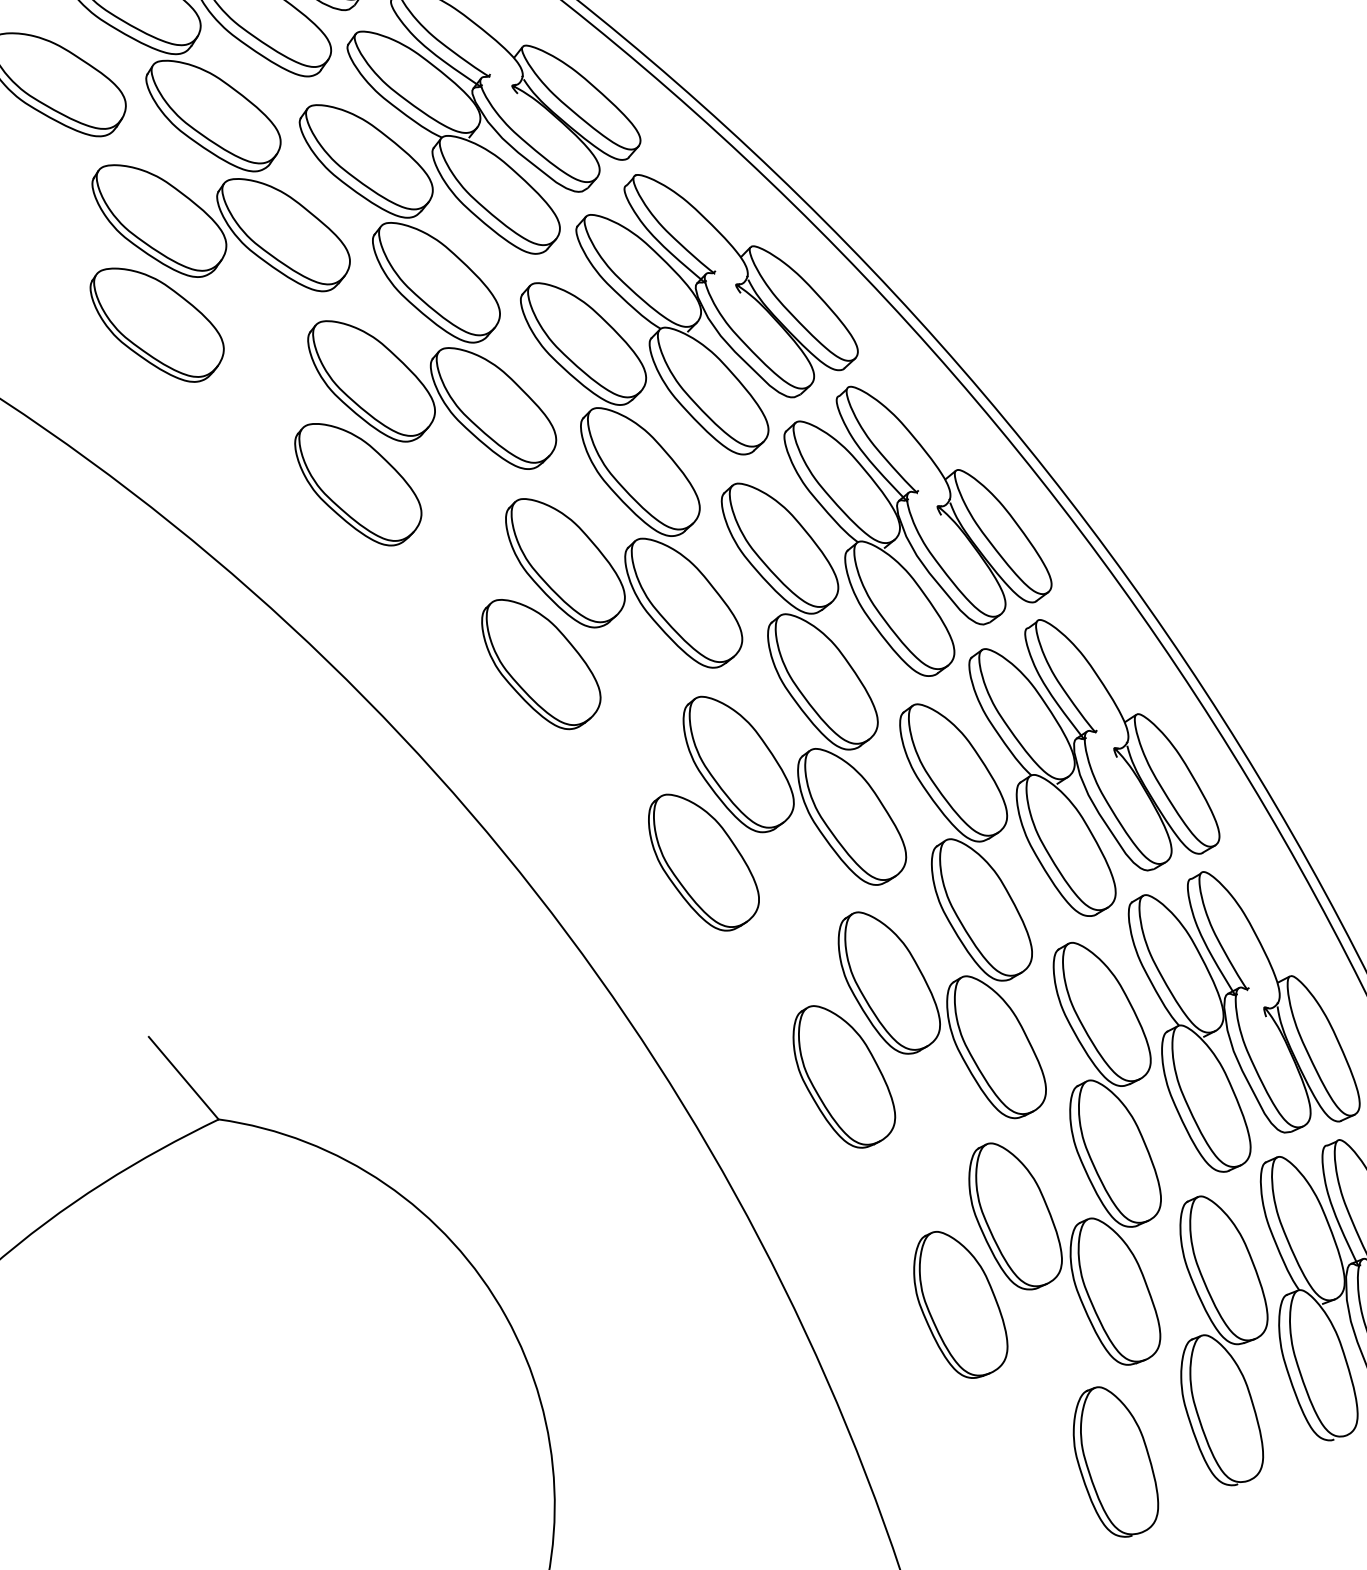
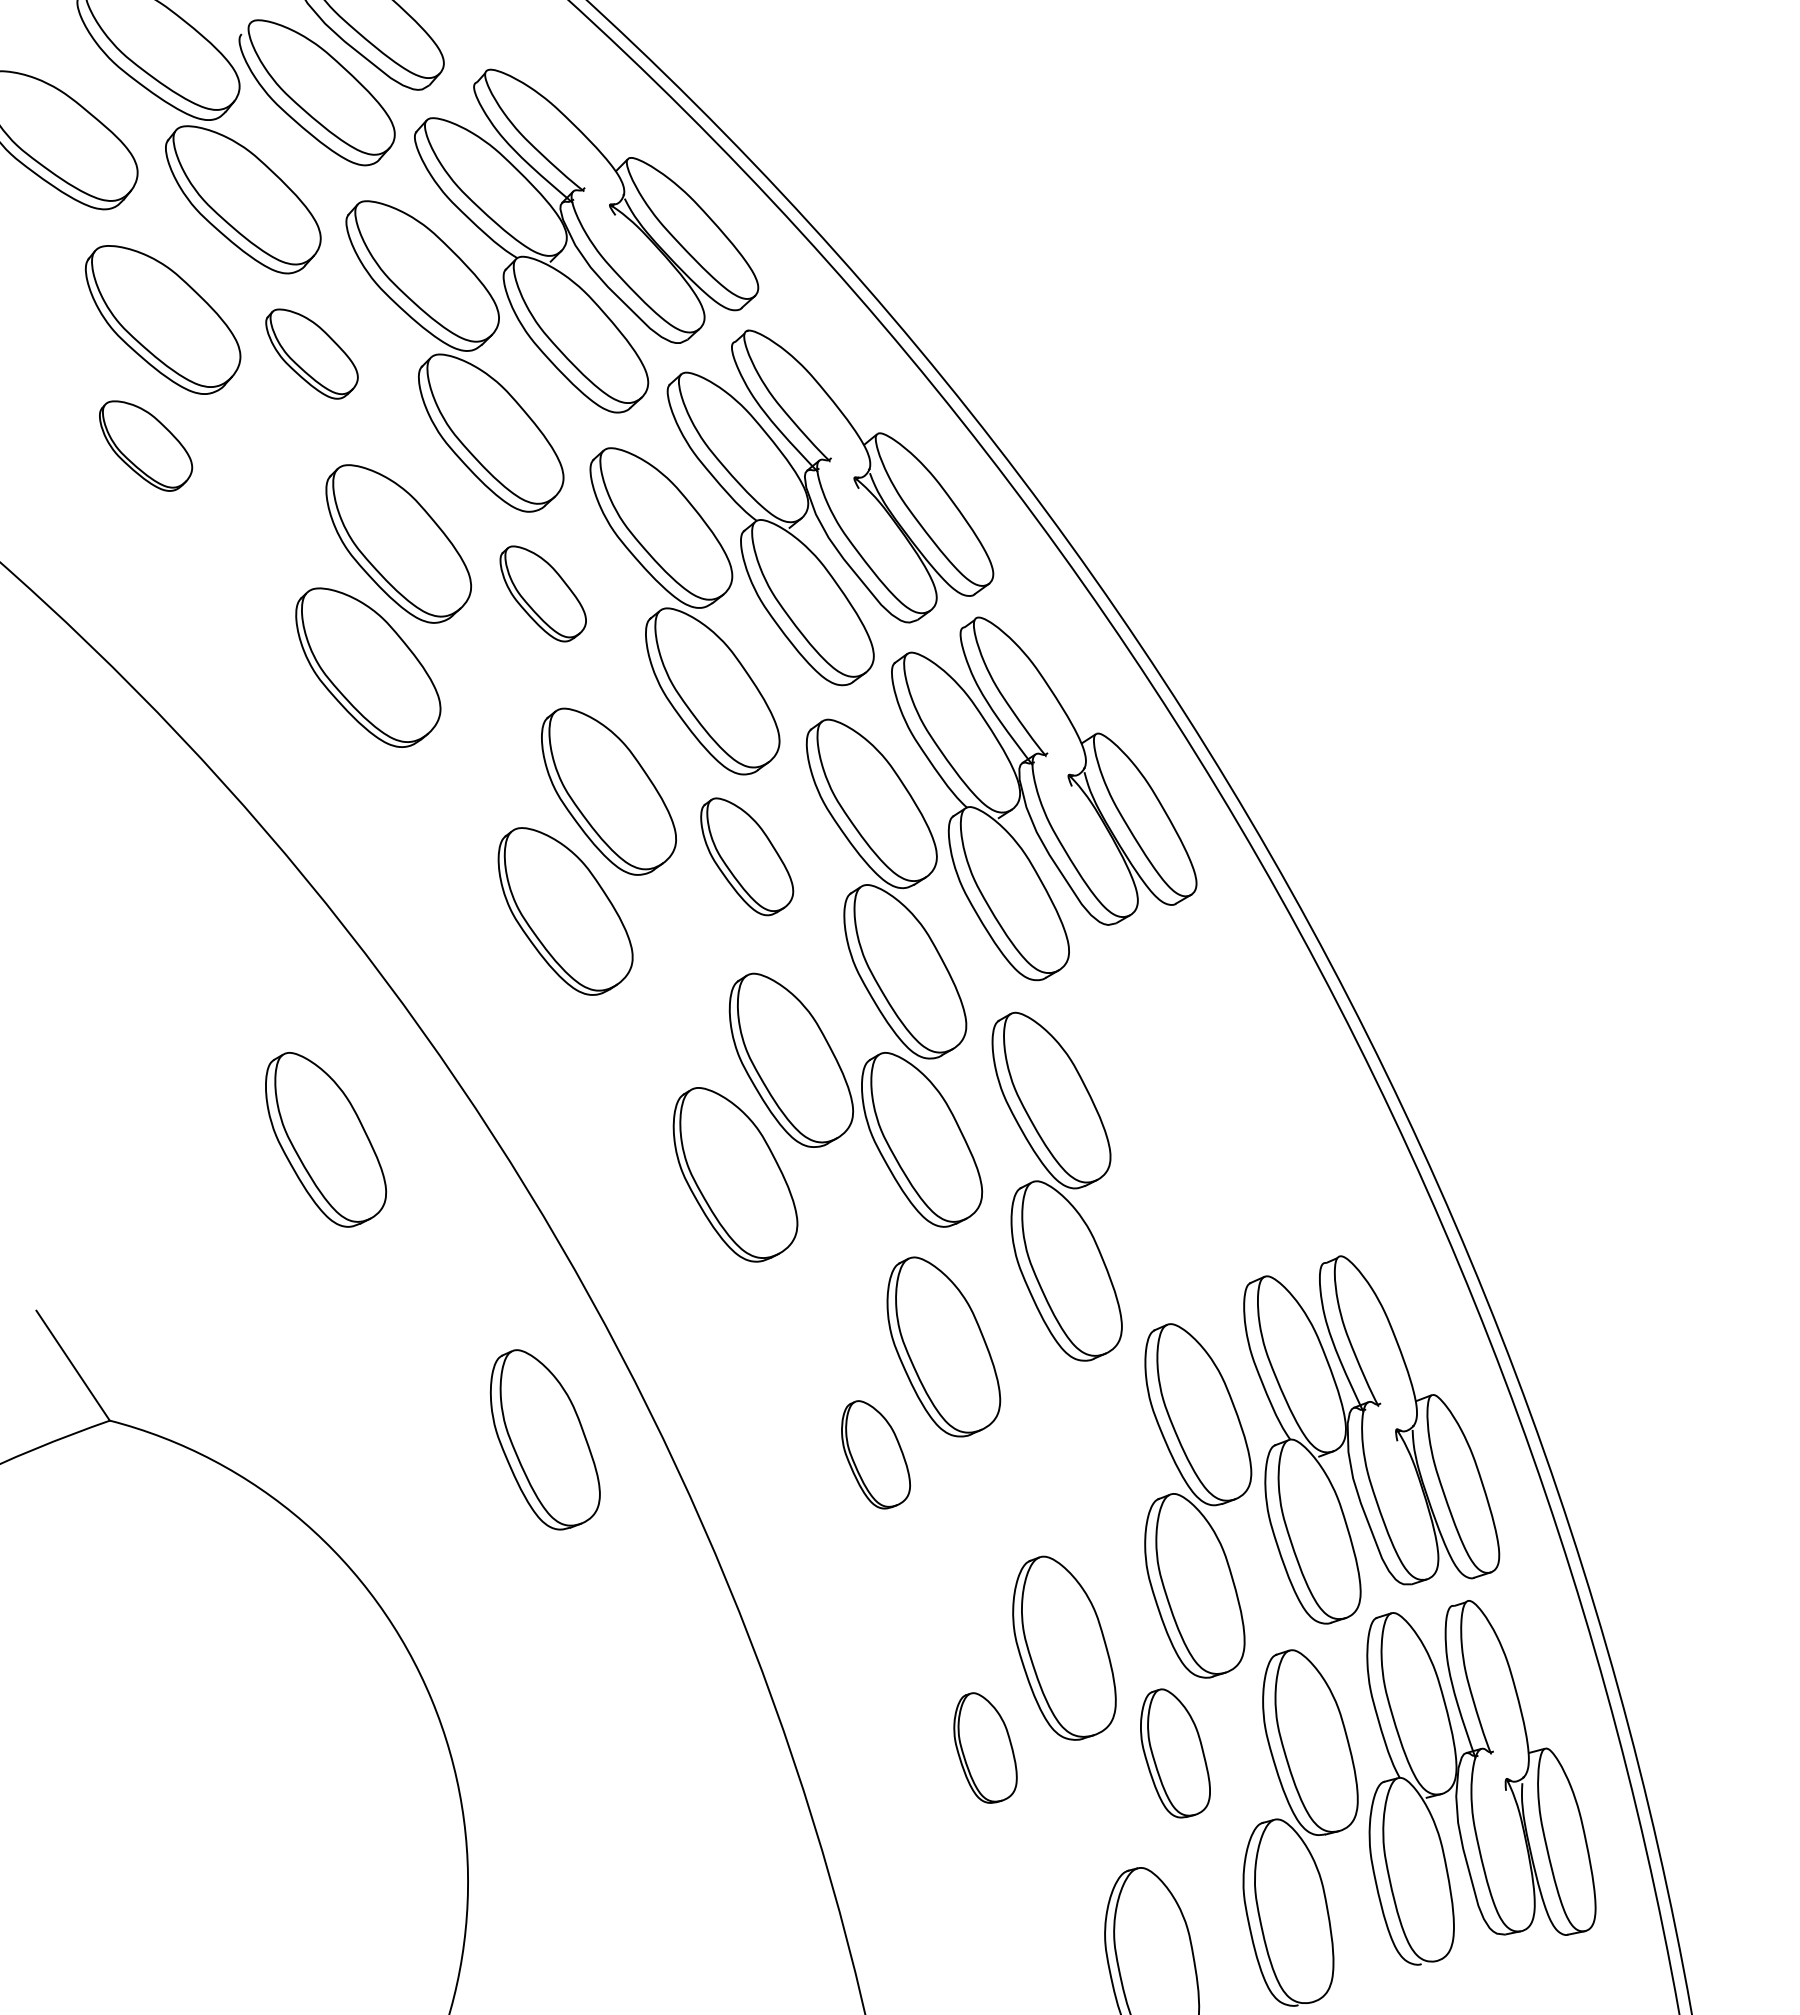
part: (283, 234) -> (311, 353), size x0.6
part: (157, 324) -> (145, 445), size x0.6
part: (494, 407) -> (543, 593), size x0.6
part: (683, 602) -> (746, 856), size x0.7
part: (1096, 764) -> (1225, 1110), removed
part: (368, 871) -> (326, 1139), added
part: (995, 1046) -> (544, 1439), moved
part: (843, 1076) -> (875, 1454), size x0.6
part: (1114, 1291) -> (1175, 1753), size x0.7
part: (960, 1303) -> (985, 1747), size x0.6

